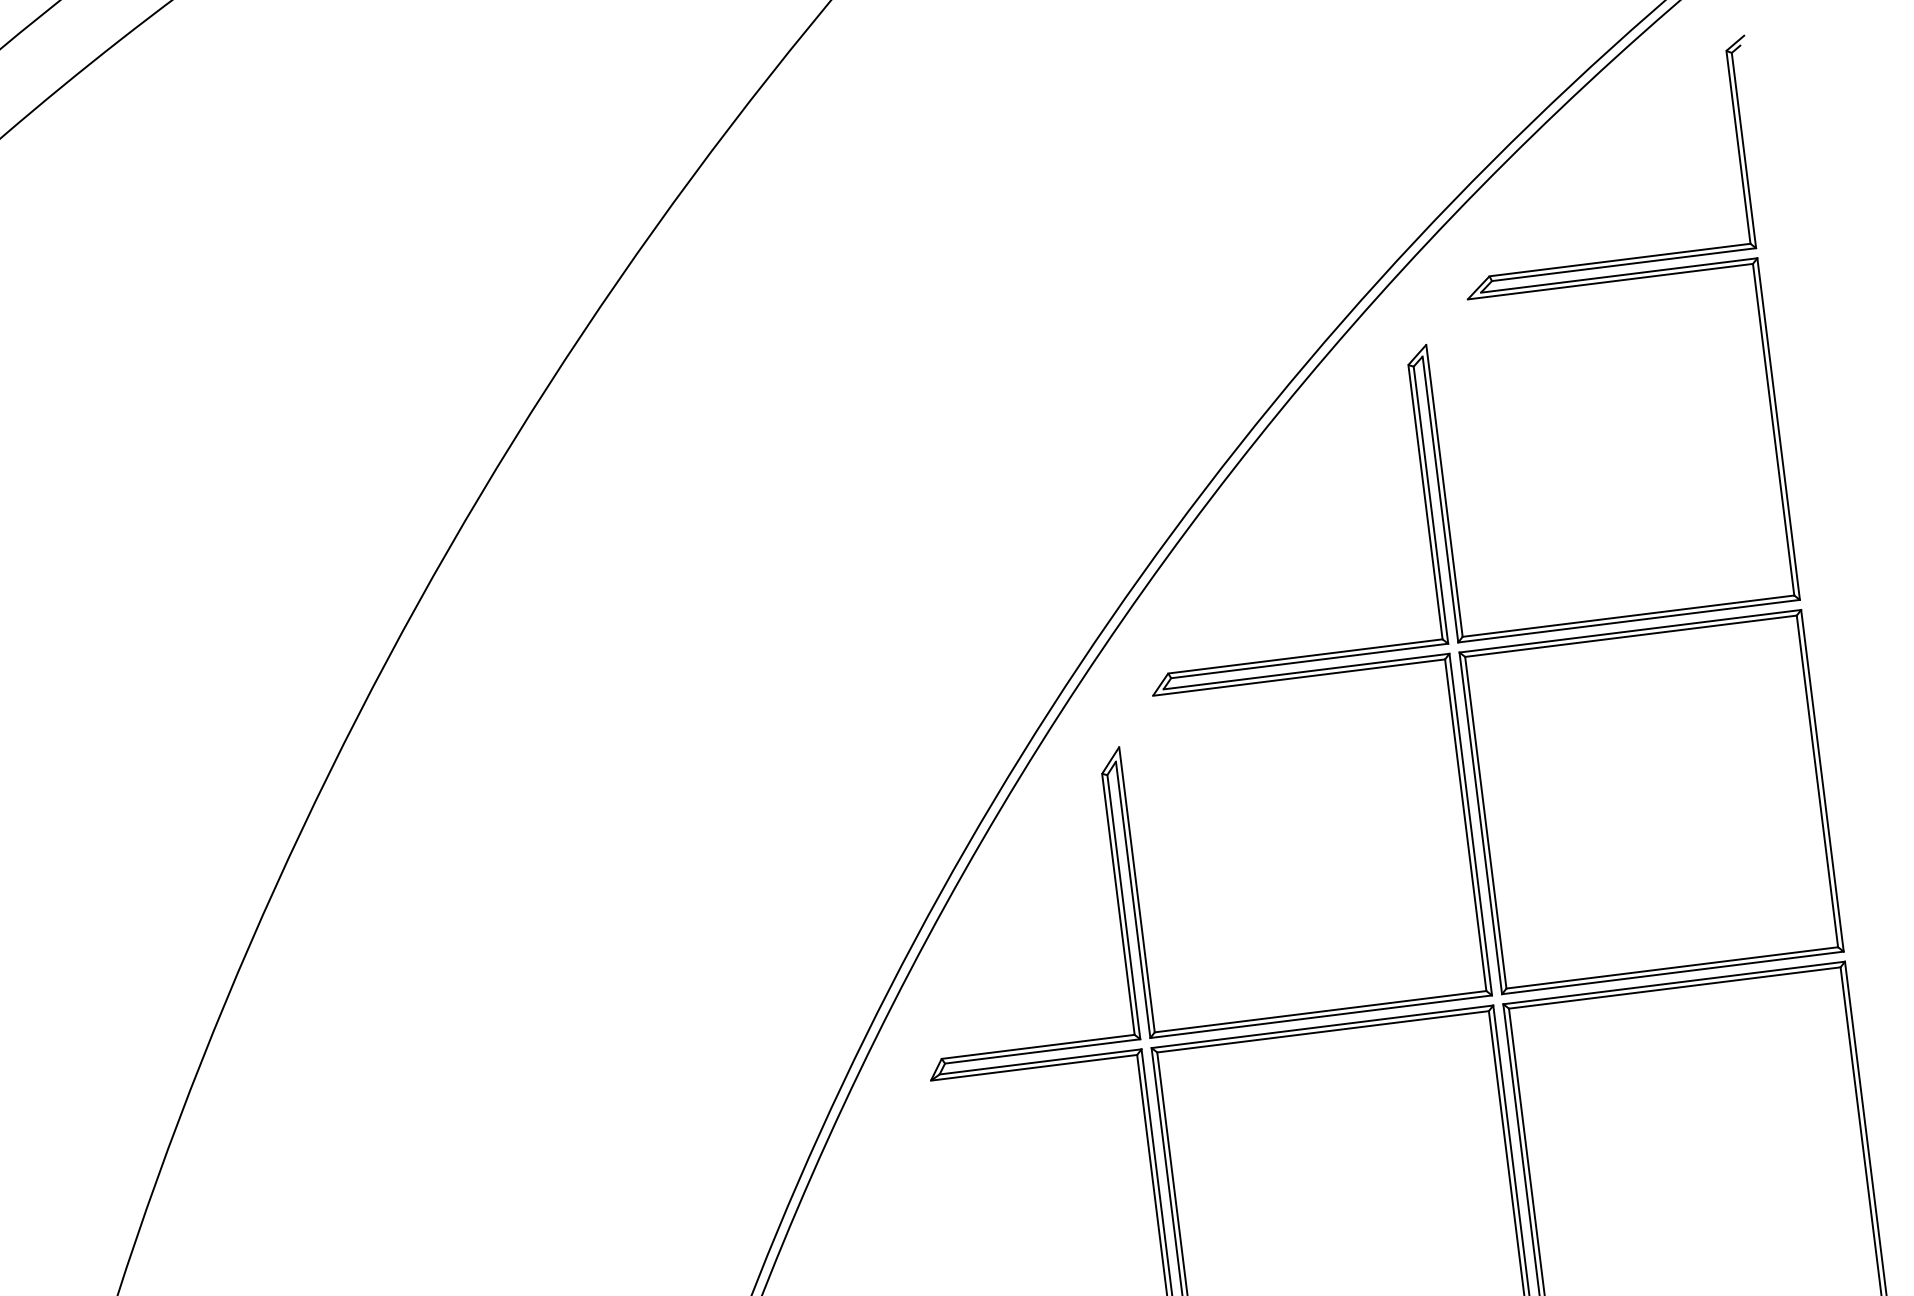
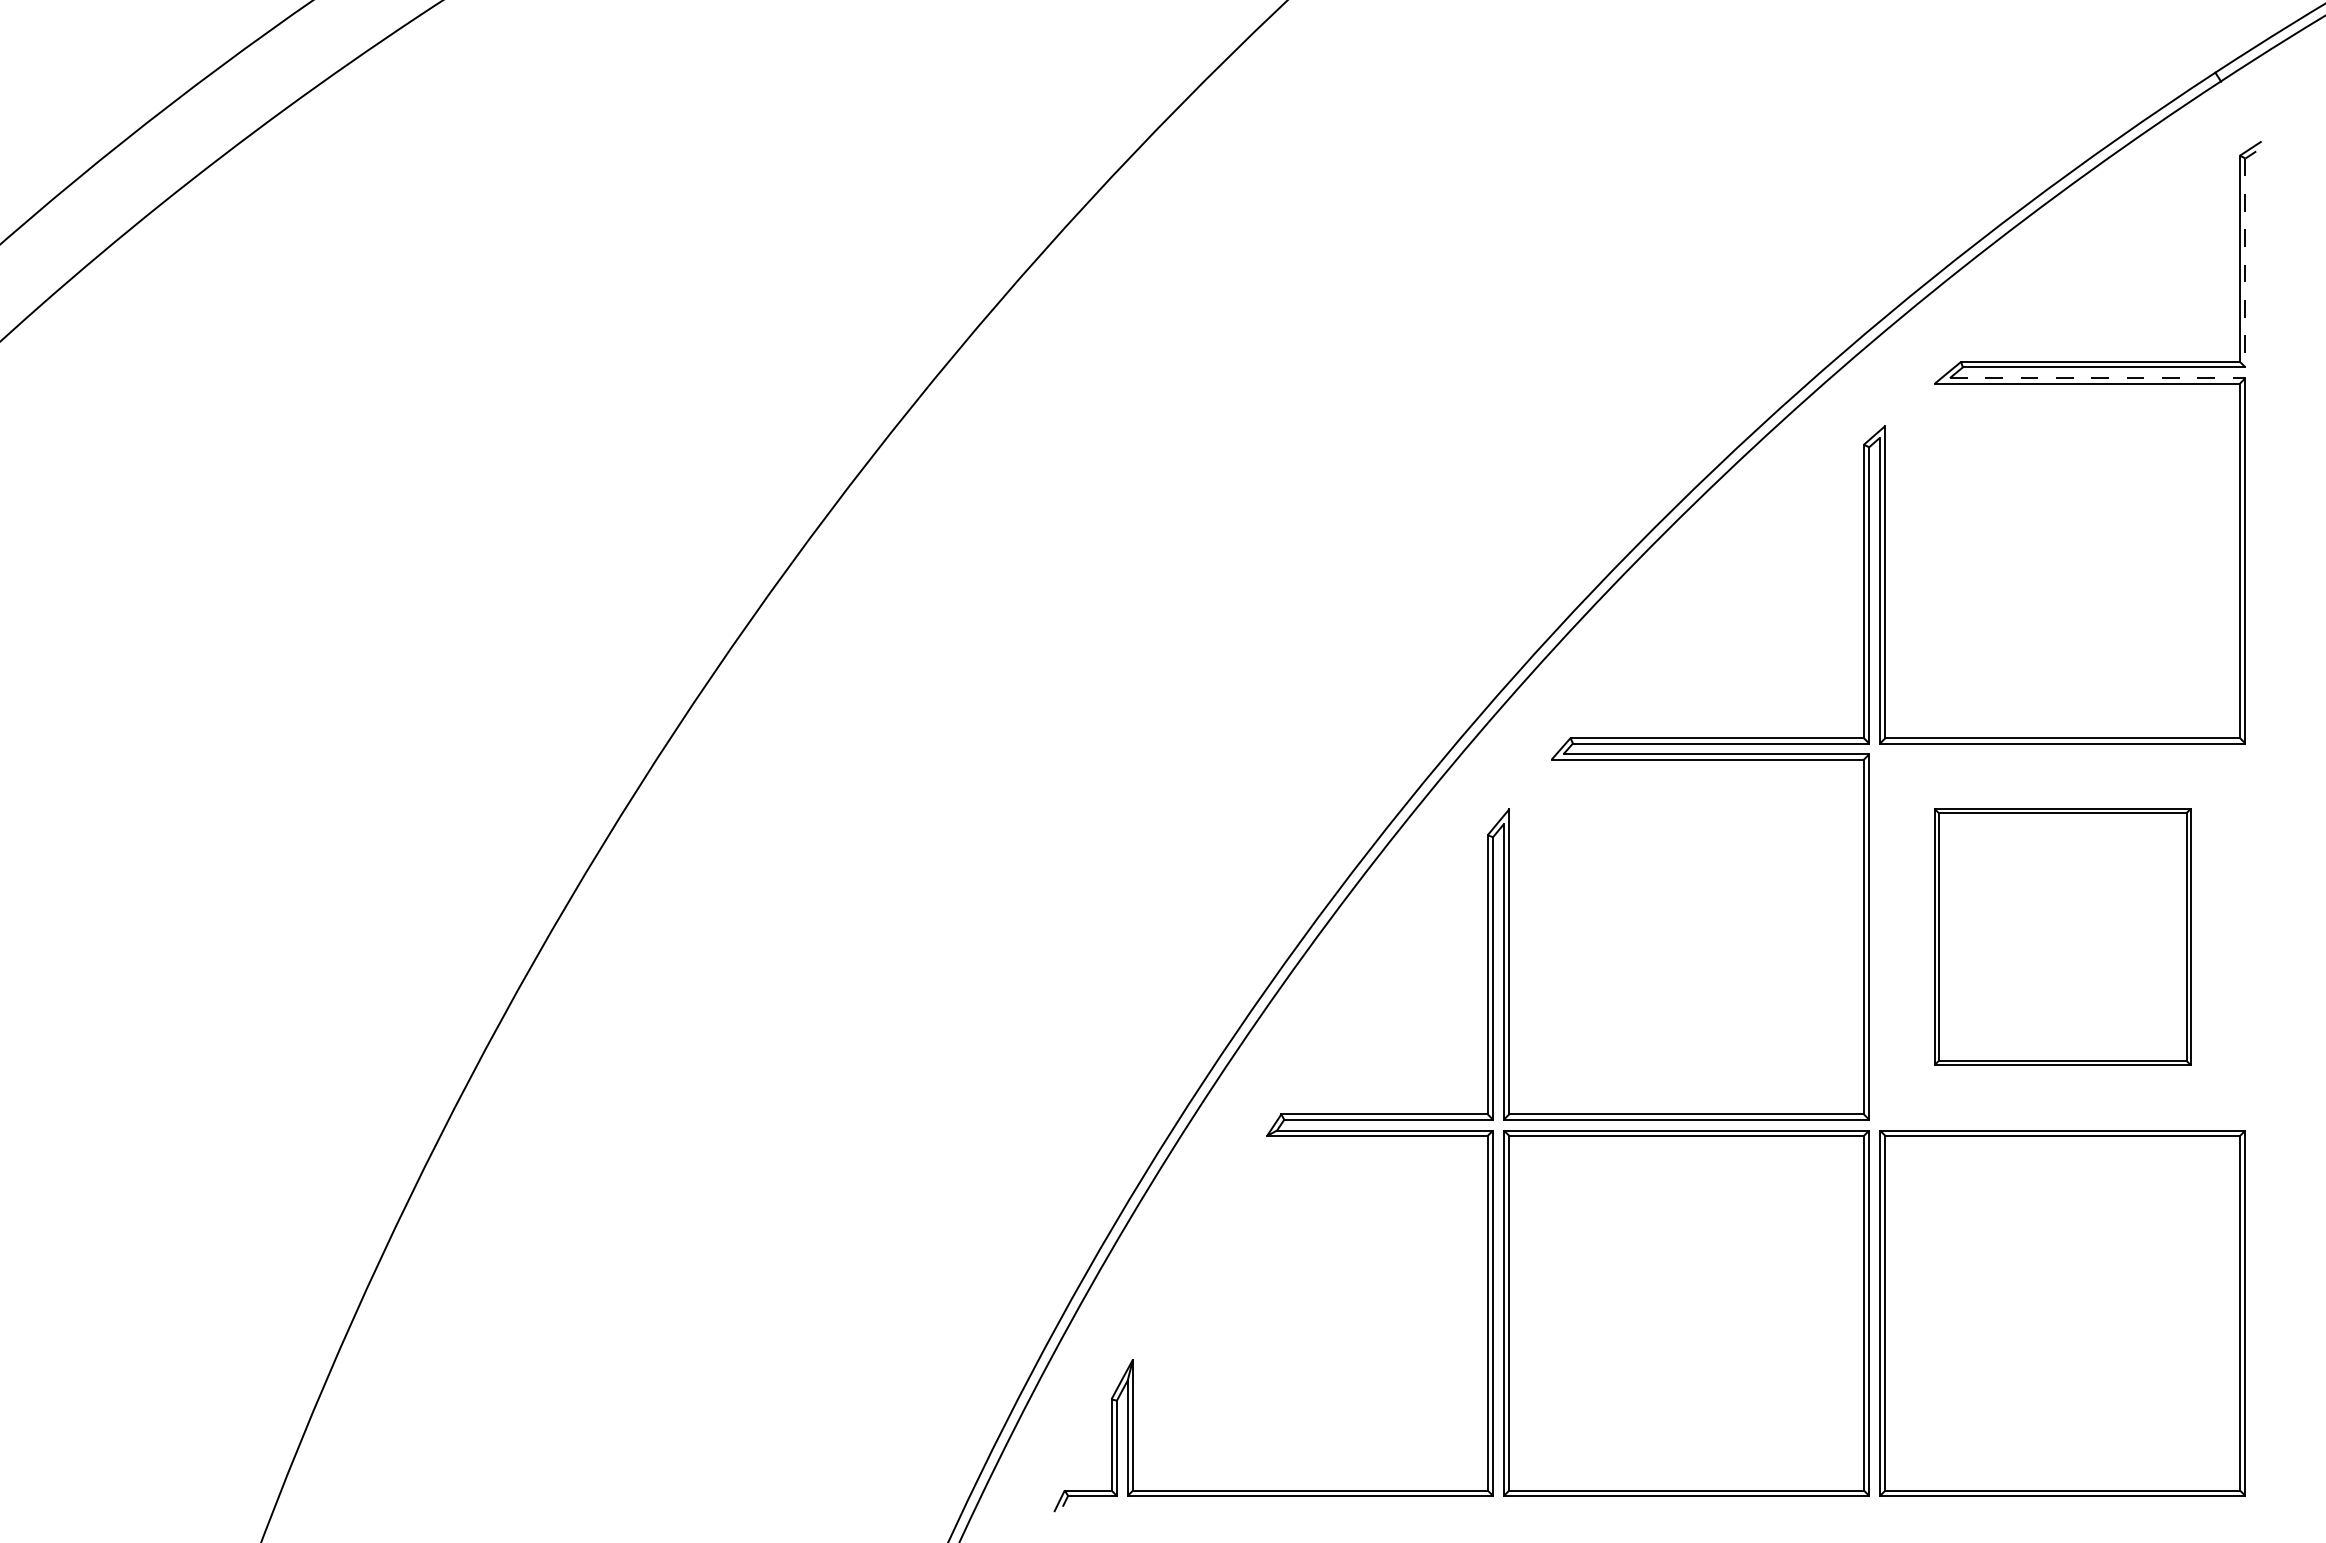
line: (1744, 151) -> (2245, 263), solid -> dashed
line: (1619, 275) -> (2097, 378), solid -> dashed
part: (1651, 801) -> (2062, 936), size x0.7

